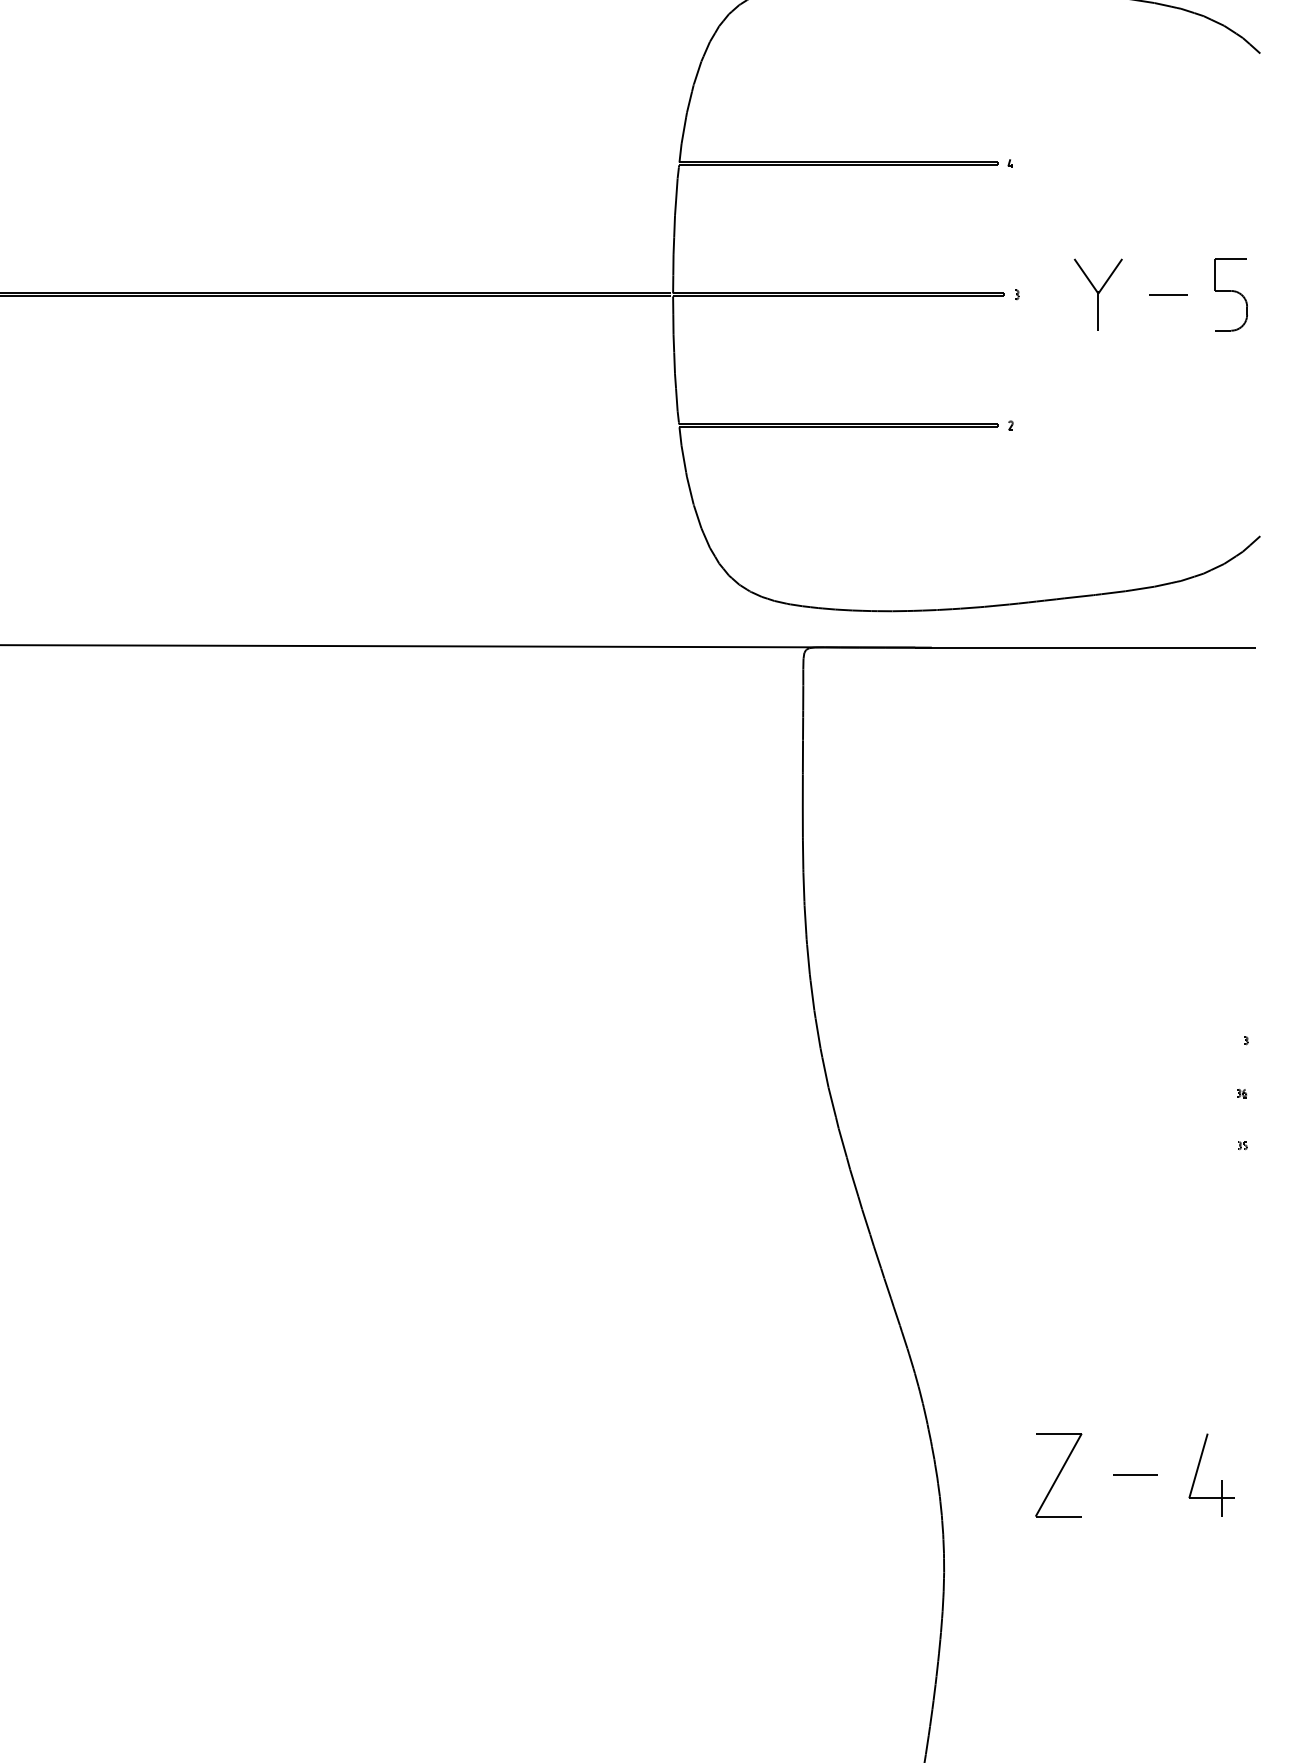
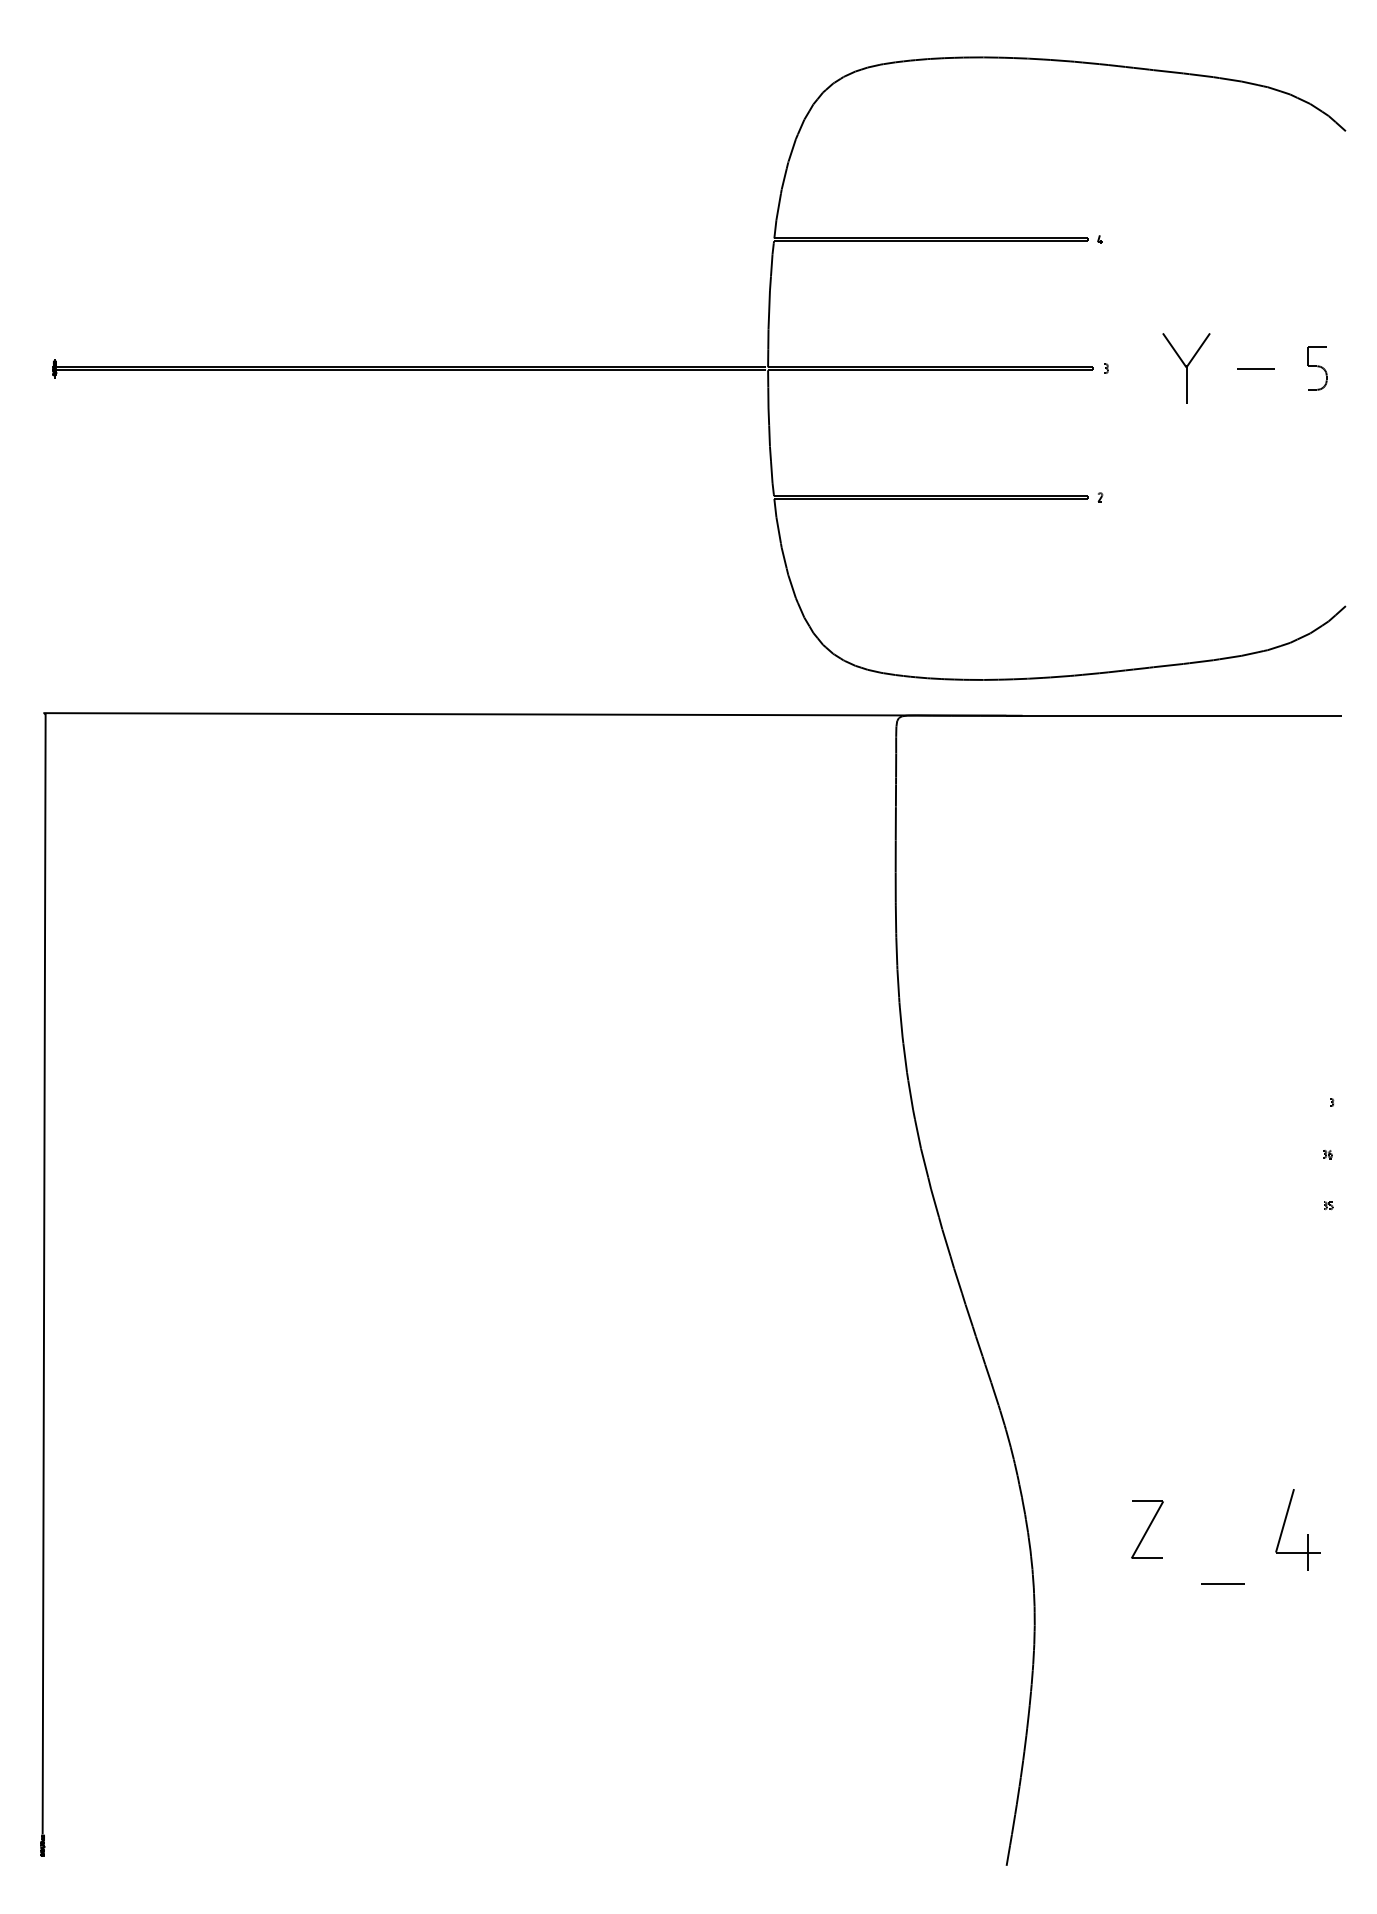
part: (1231, 294) -> (1317, 368), size x0.6
part: (1058, 1474) -> (1147, 1529), size x0.7
line: (1134, 1474) -> (1222, 1583), moved

